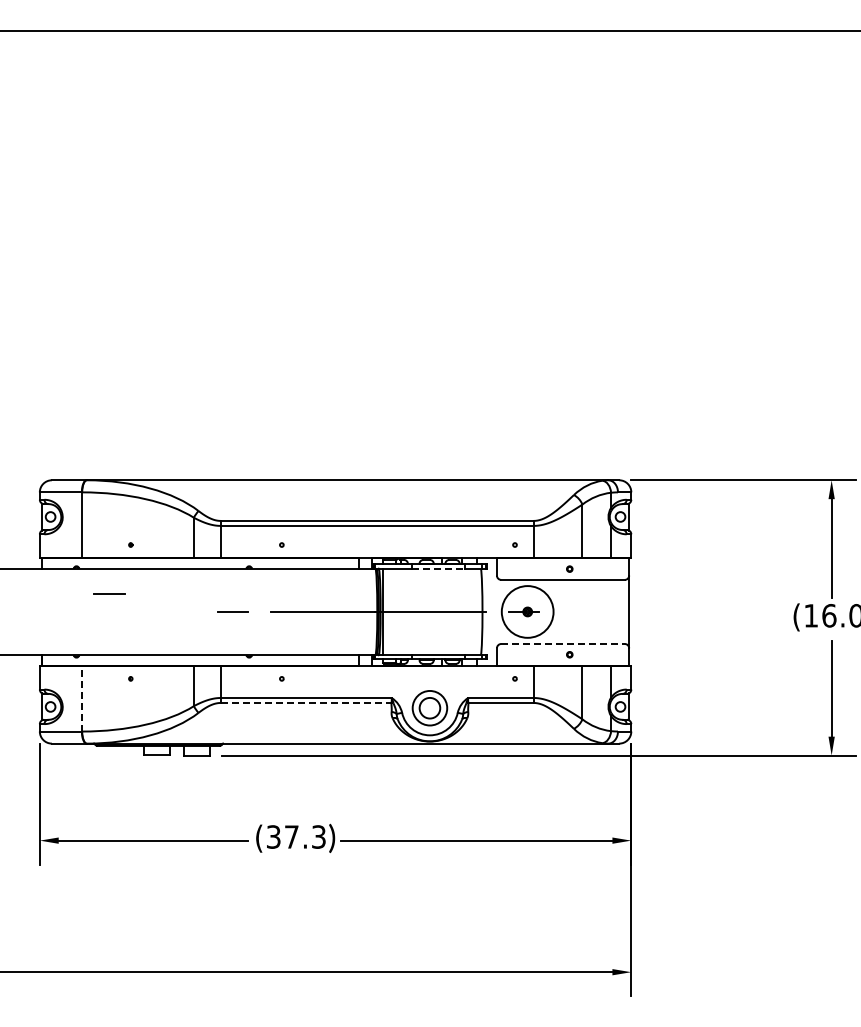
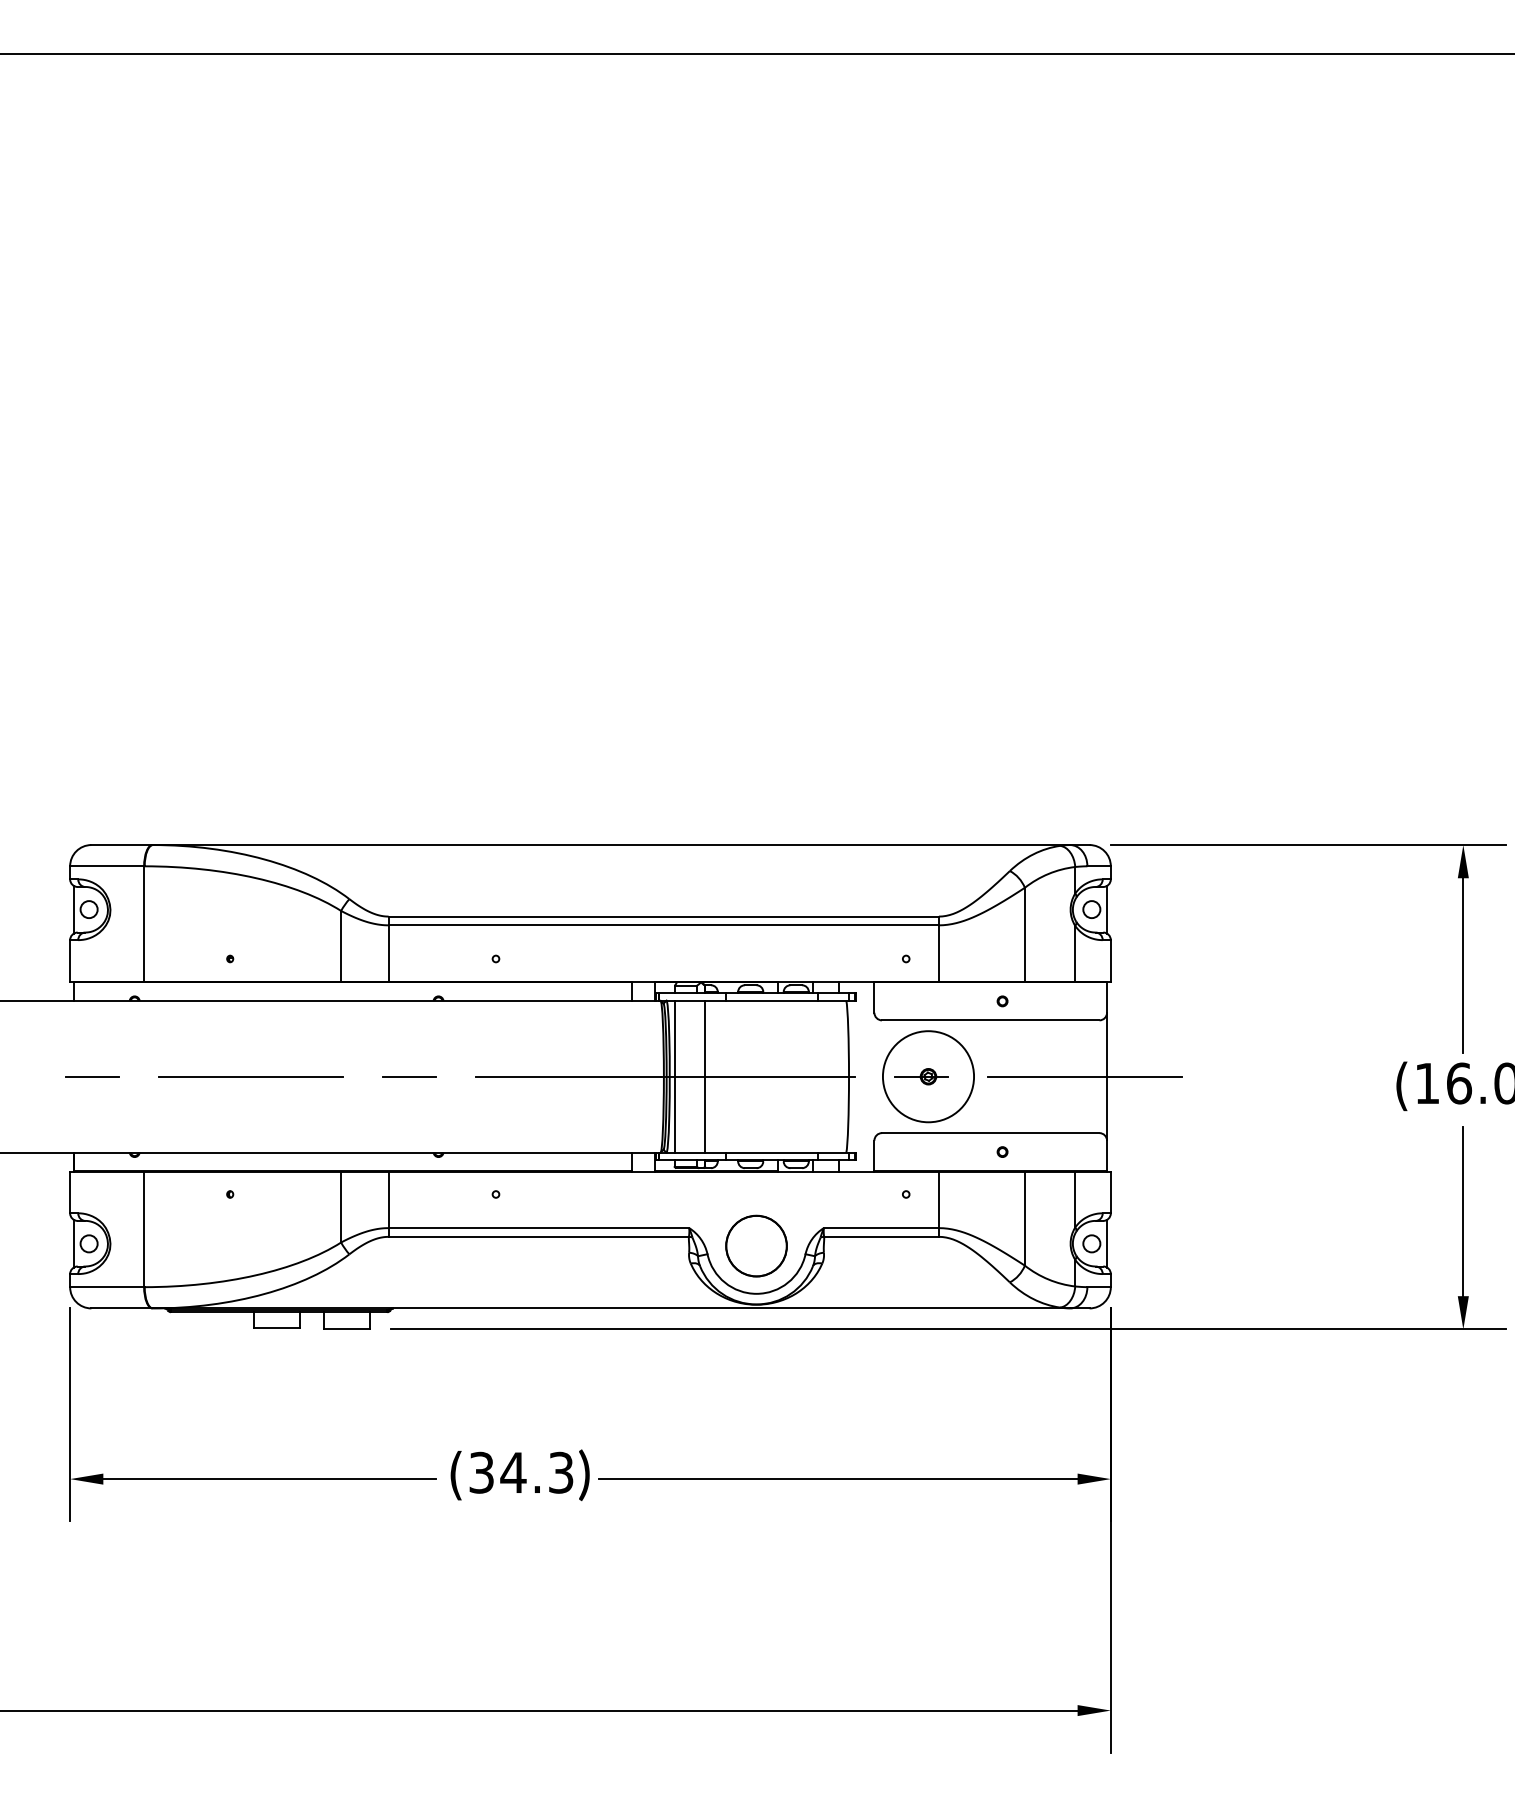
line: (439, 568) -> (773, 1000), dashed -> solid
line: (109, 593) -> (92, 1075), moved
line: (142, 611) -> (250, 1075), added
line: (400, 611) -> (704, 1075), added
line: (616, 611) -> (1084, 1075), added
line: (563, 643) -> (991, 1132), dashed -> solid
line: (81, 698) -> (143, 1229), dashed -> solid
line: (306, 702) -> (539, 1236), dashed -> solid
circle: (429, 708) -> (755, 1246), size x1.67
text: (291, 836) -> (512, 1471), (37.3 -> (34.3

